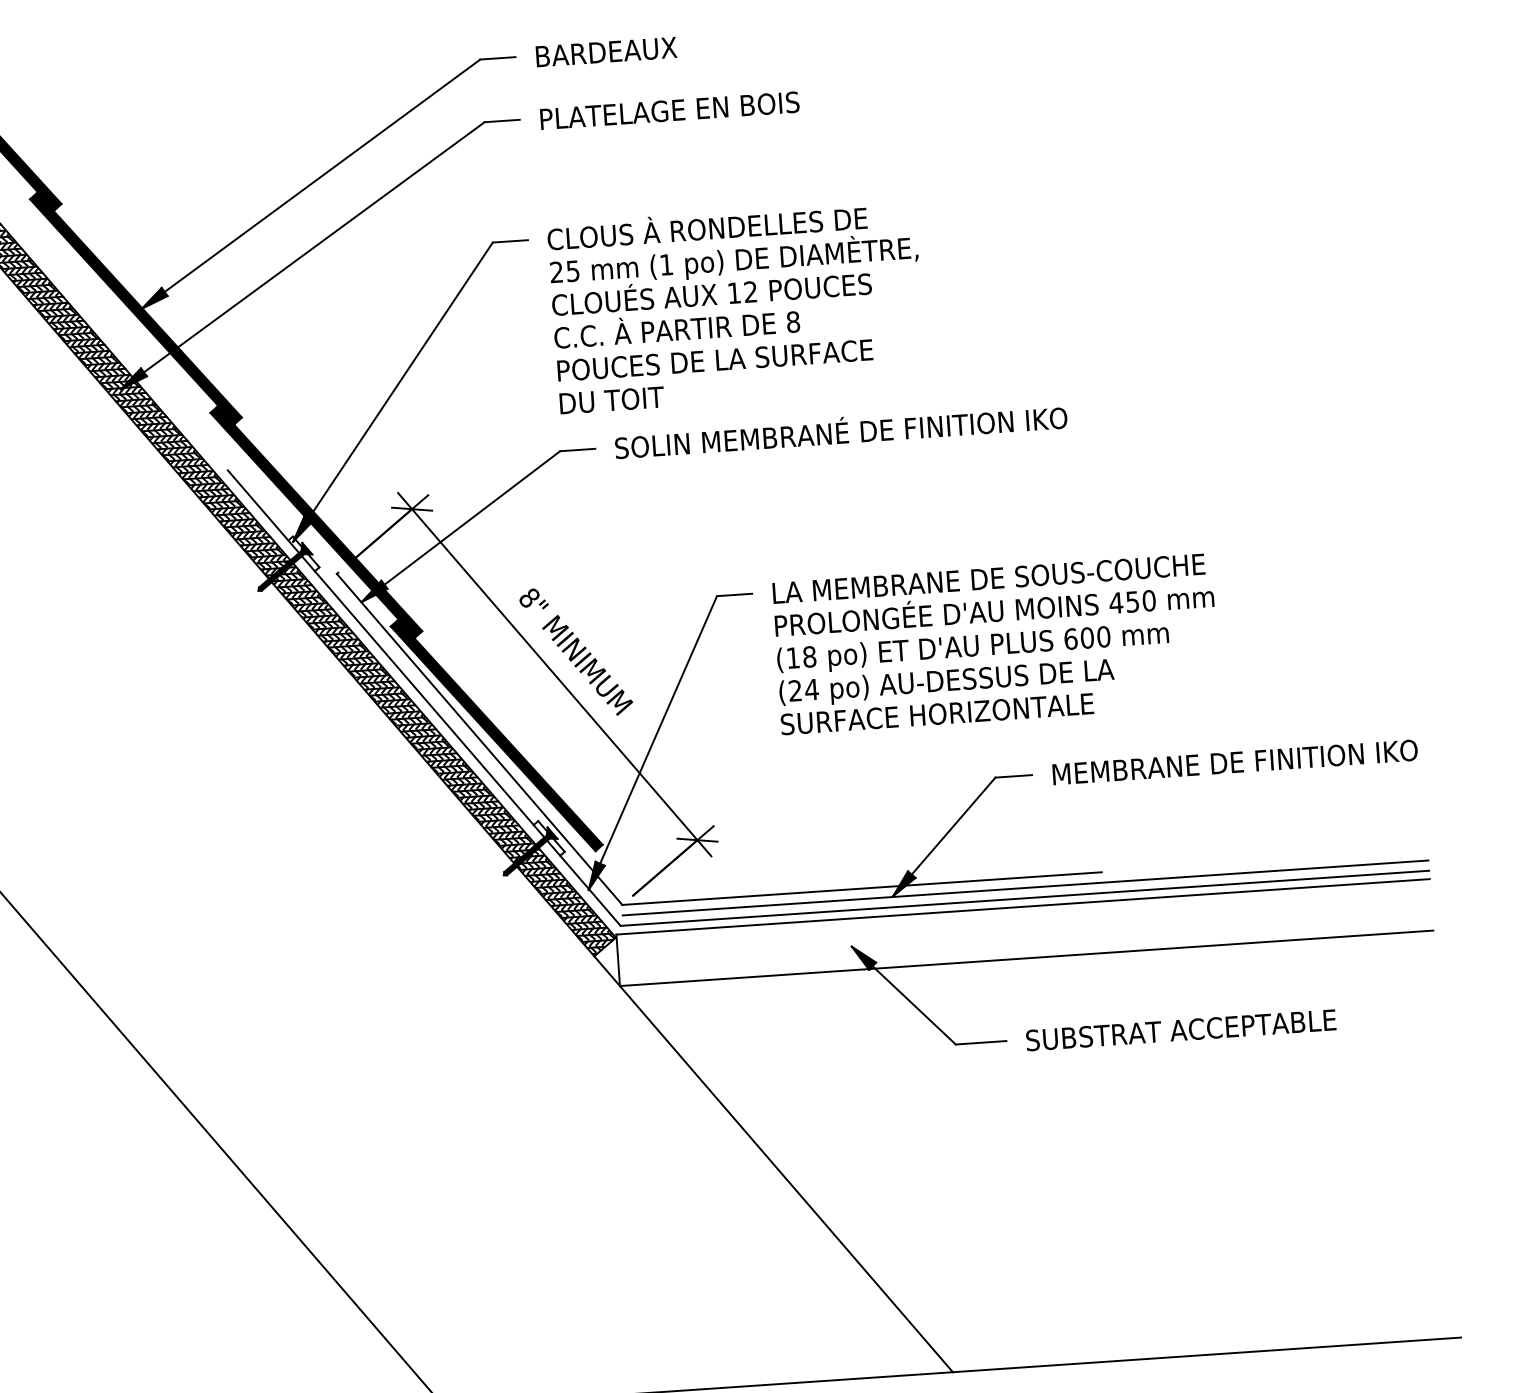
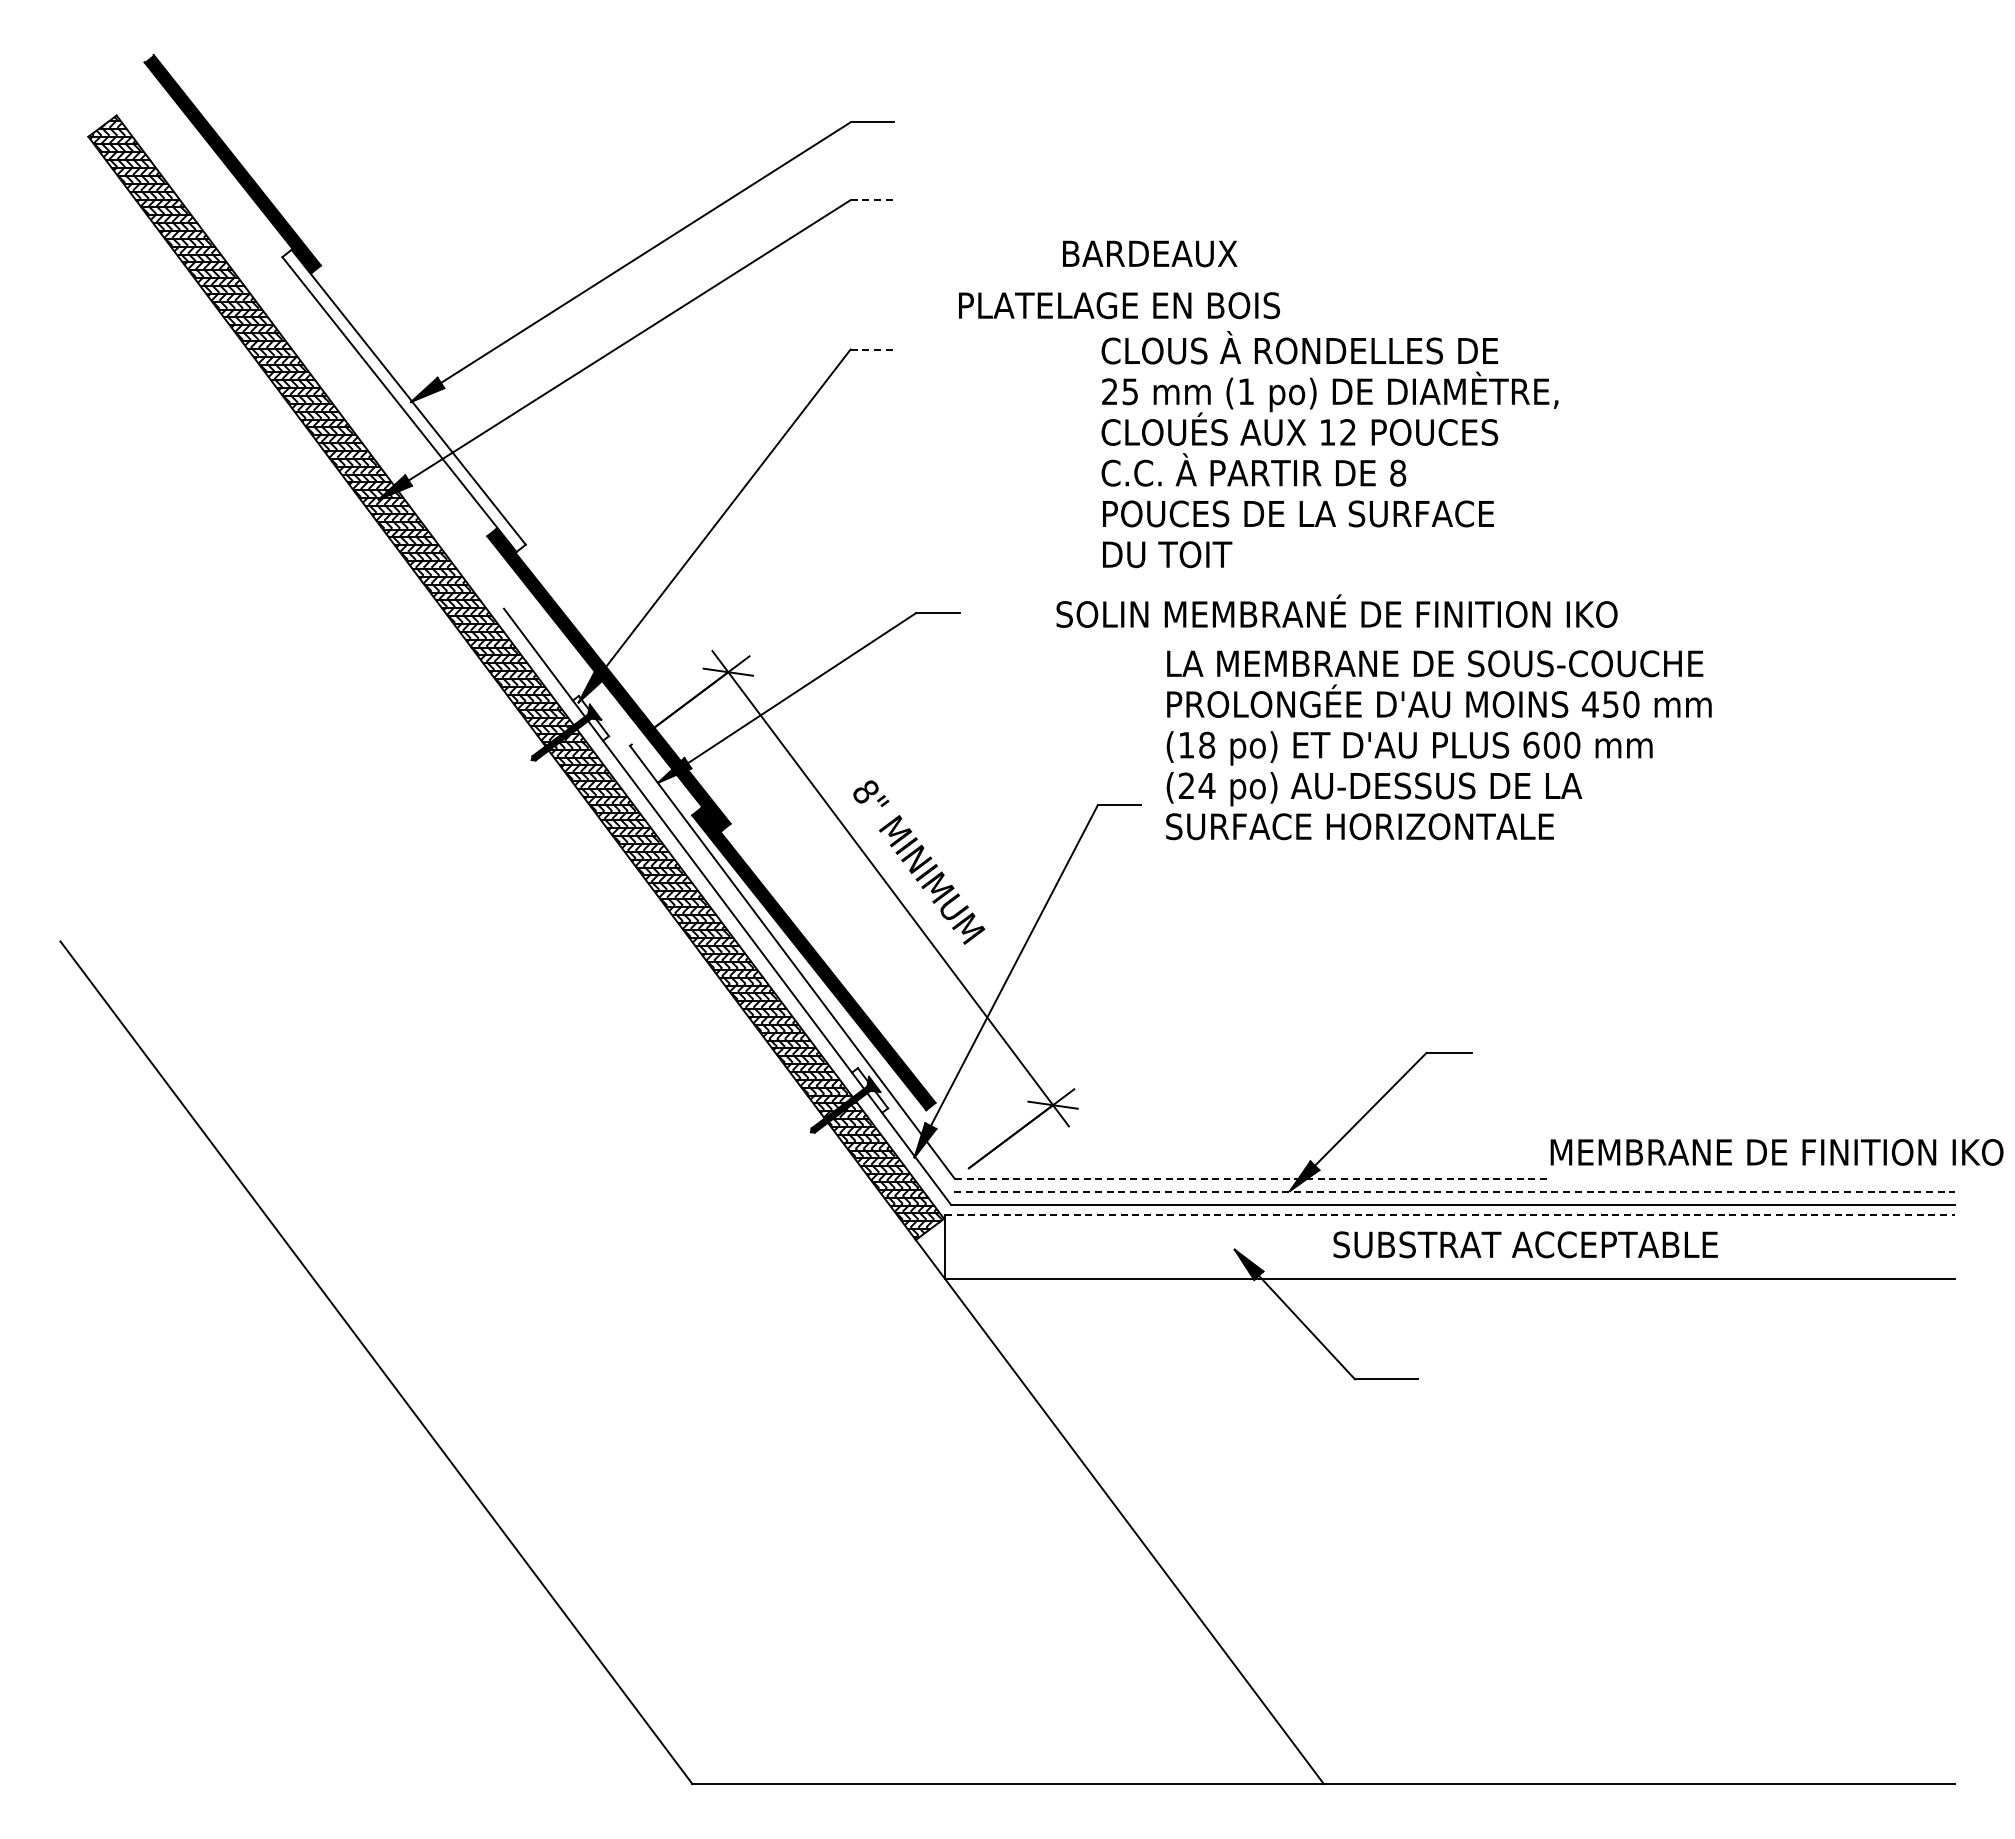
text: (606, 51) -> (1150, 253), moved
text: (669, 110) -> (1119, 305), moved
line: (502, 121) -> (872, 200), solid -> dashed
line: (510, 241) -> (872, 349), solid -> dashed
text: (736, 306) -> (1329, 449), moved
fill: (135, 308) -> (403, 400), removed
text: (840, 430) -> (1336, 610), moved
text: (996, 644) -> (1438, 745), moved
text: (1234, 762) -> (1776, 1152), moved
line: (1025, 887) -> (1454, 1191), solid -> dashed
line: (862, 888) -> (1252, 1178), solid -> dashed
line: (1022, 906) -> (1449, 1214), solid -> dashed
text: (1181, 1030) -> (1525, 1244), moved

